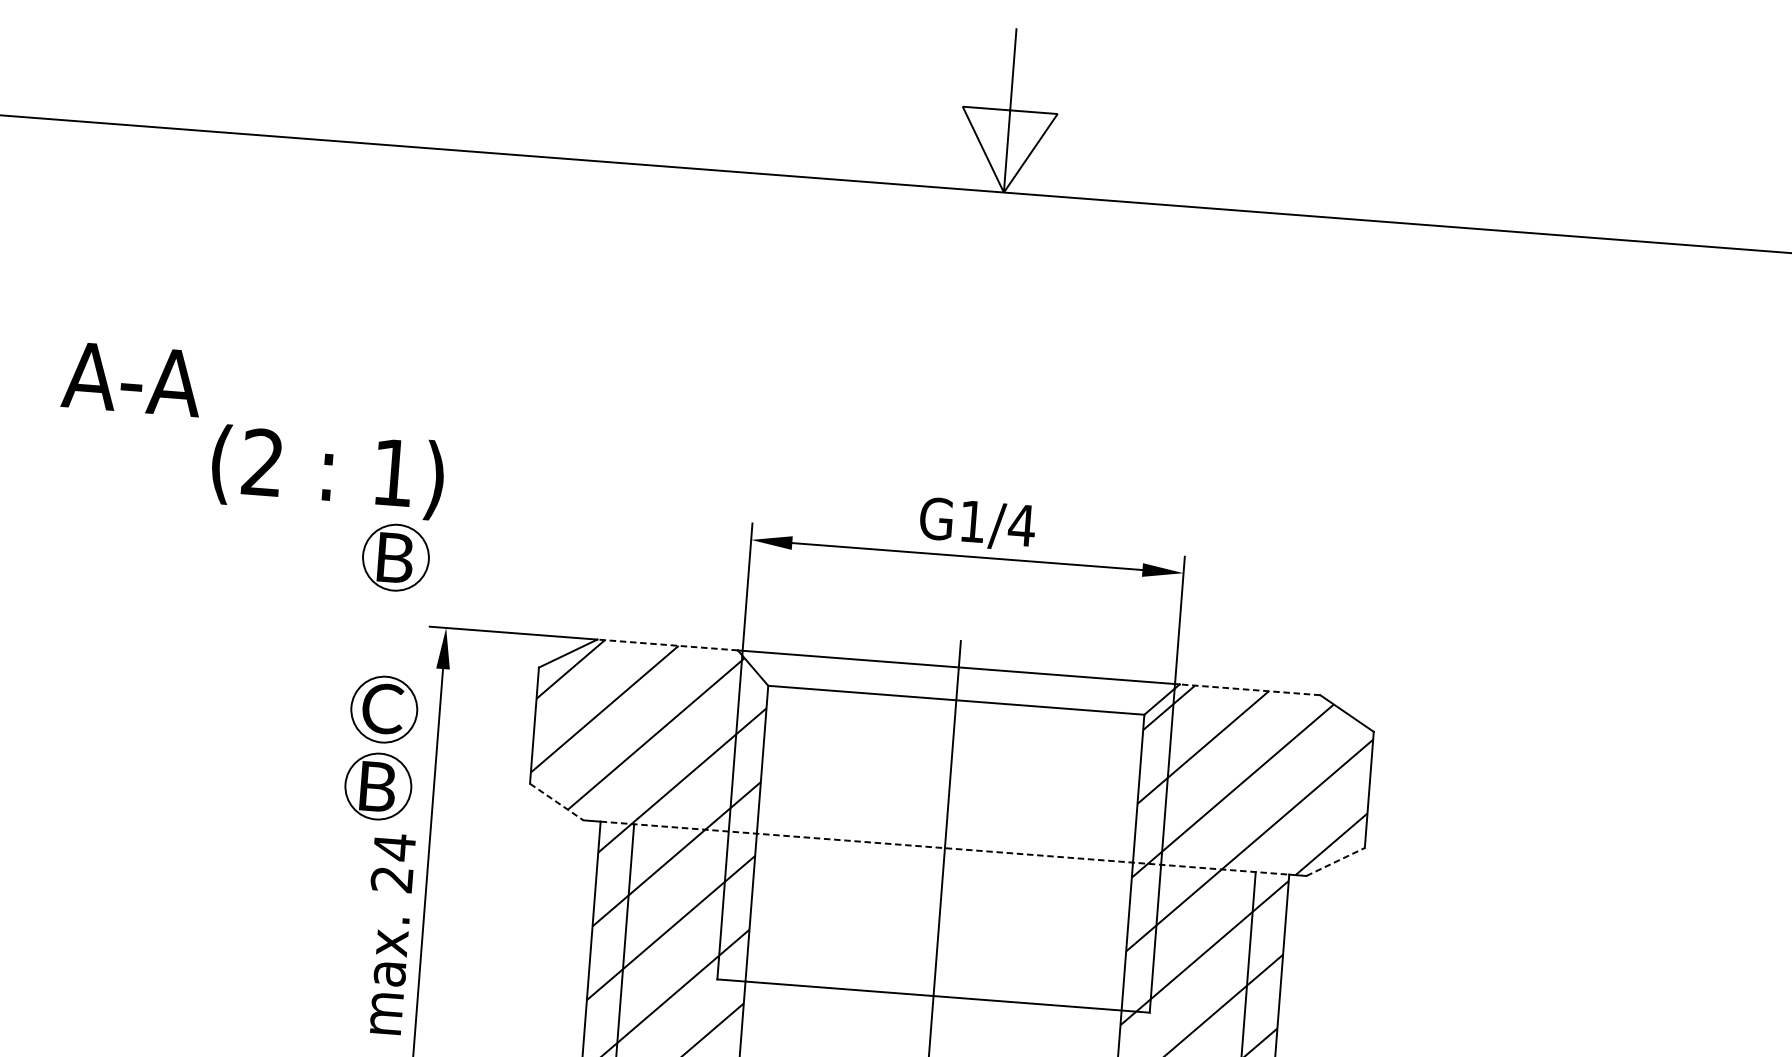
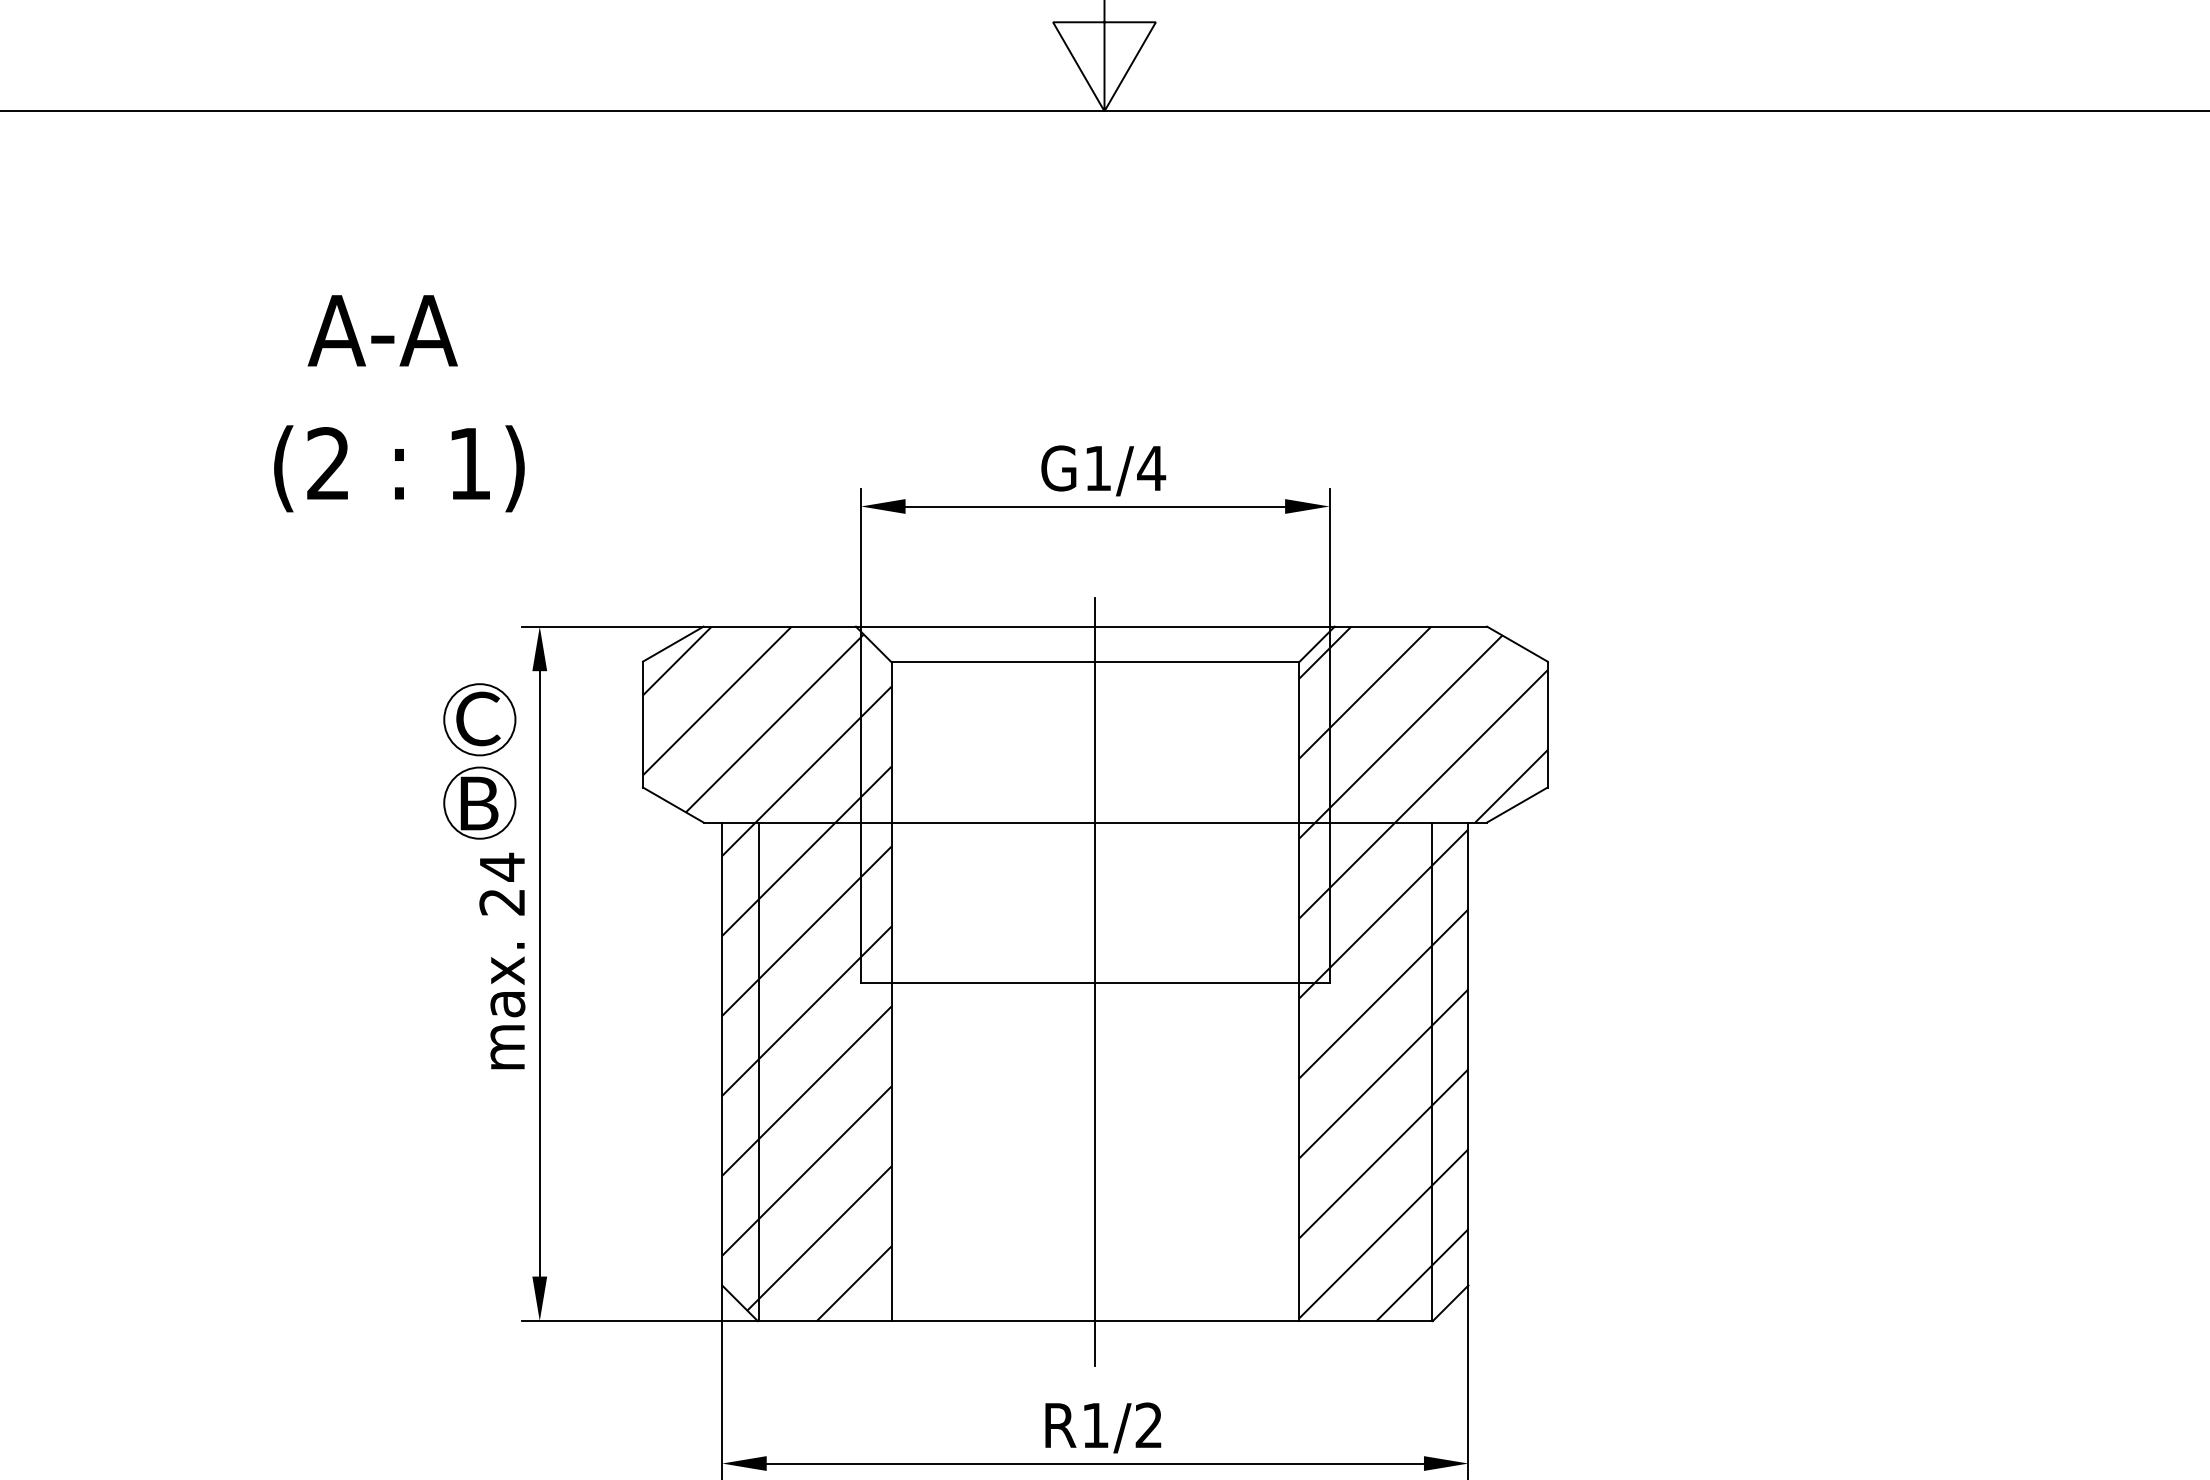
text: (131, 379) -> (382, 330), moved
part: (395, 557) -> (479, 554), removed
line: (667, 644) -> (779, 626), dashed -> solid
line: (1249, 689) -> (1410, 626), dashed -> solid
line: (556, 802) -> (673, 805), dashed -> solid
line: (945, 848) -> (1095, 822), dashed -> solid
line: (1335, 862) -> (1517, 805), dashed -> solid

